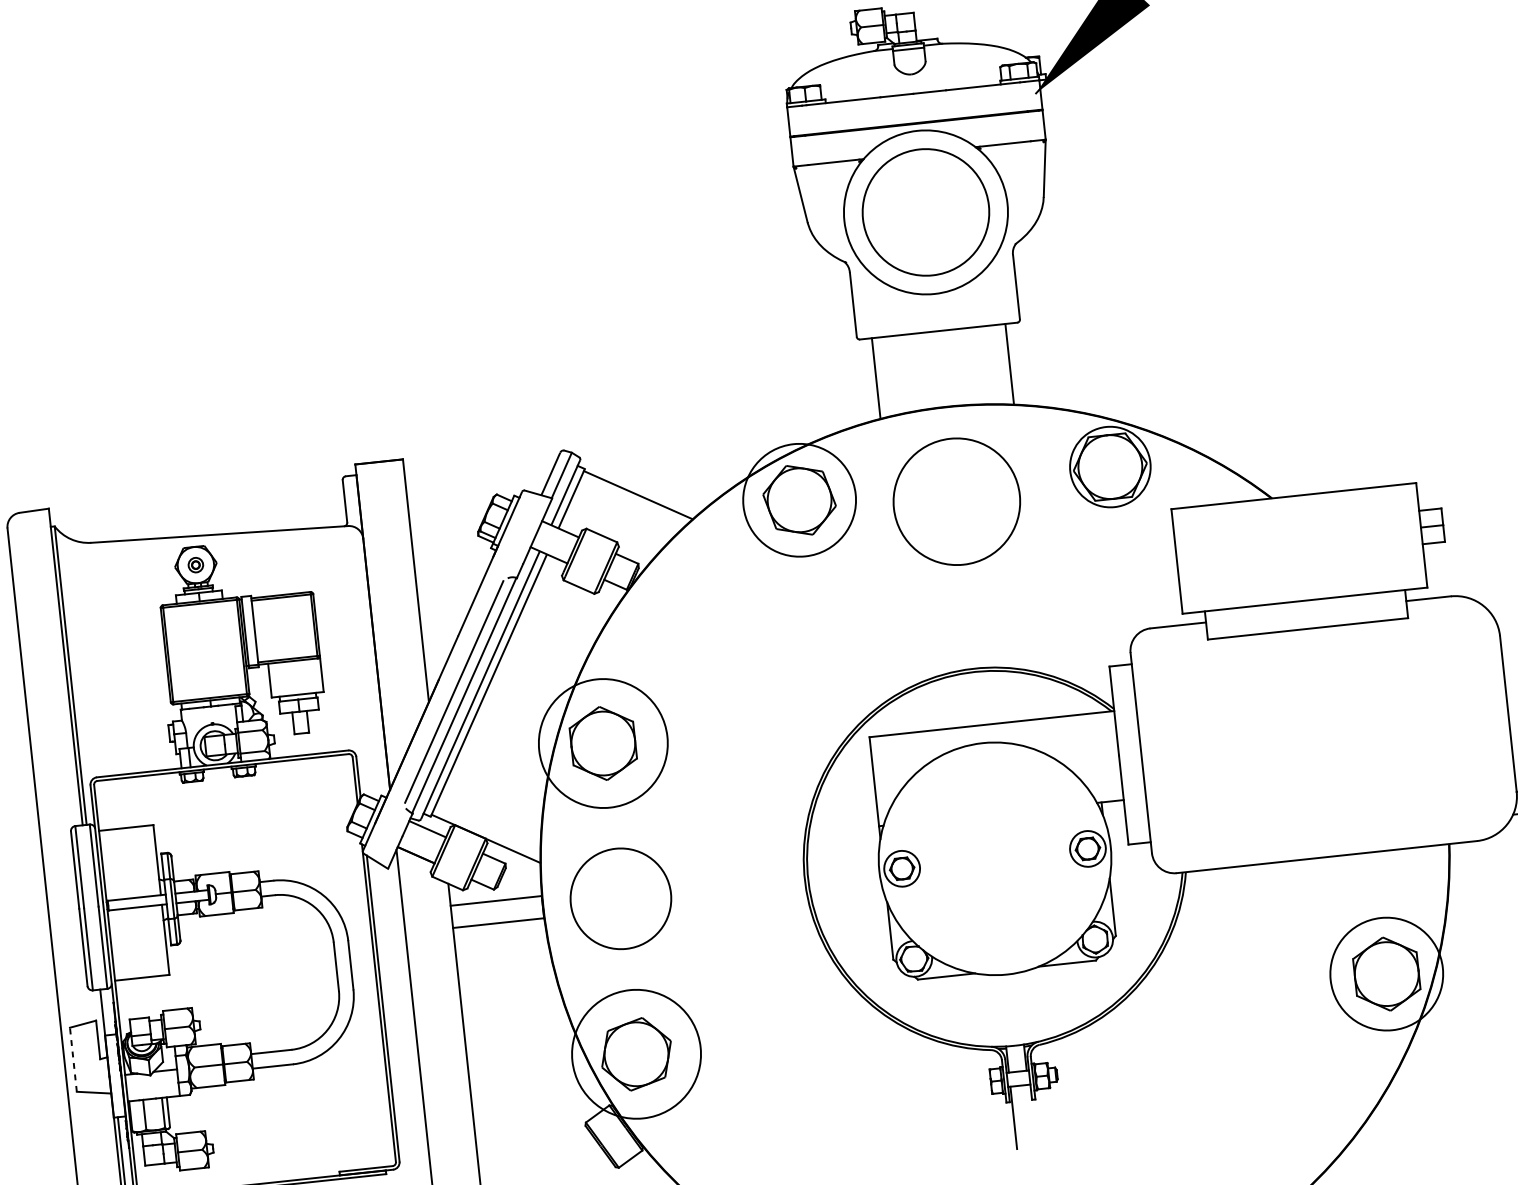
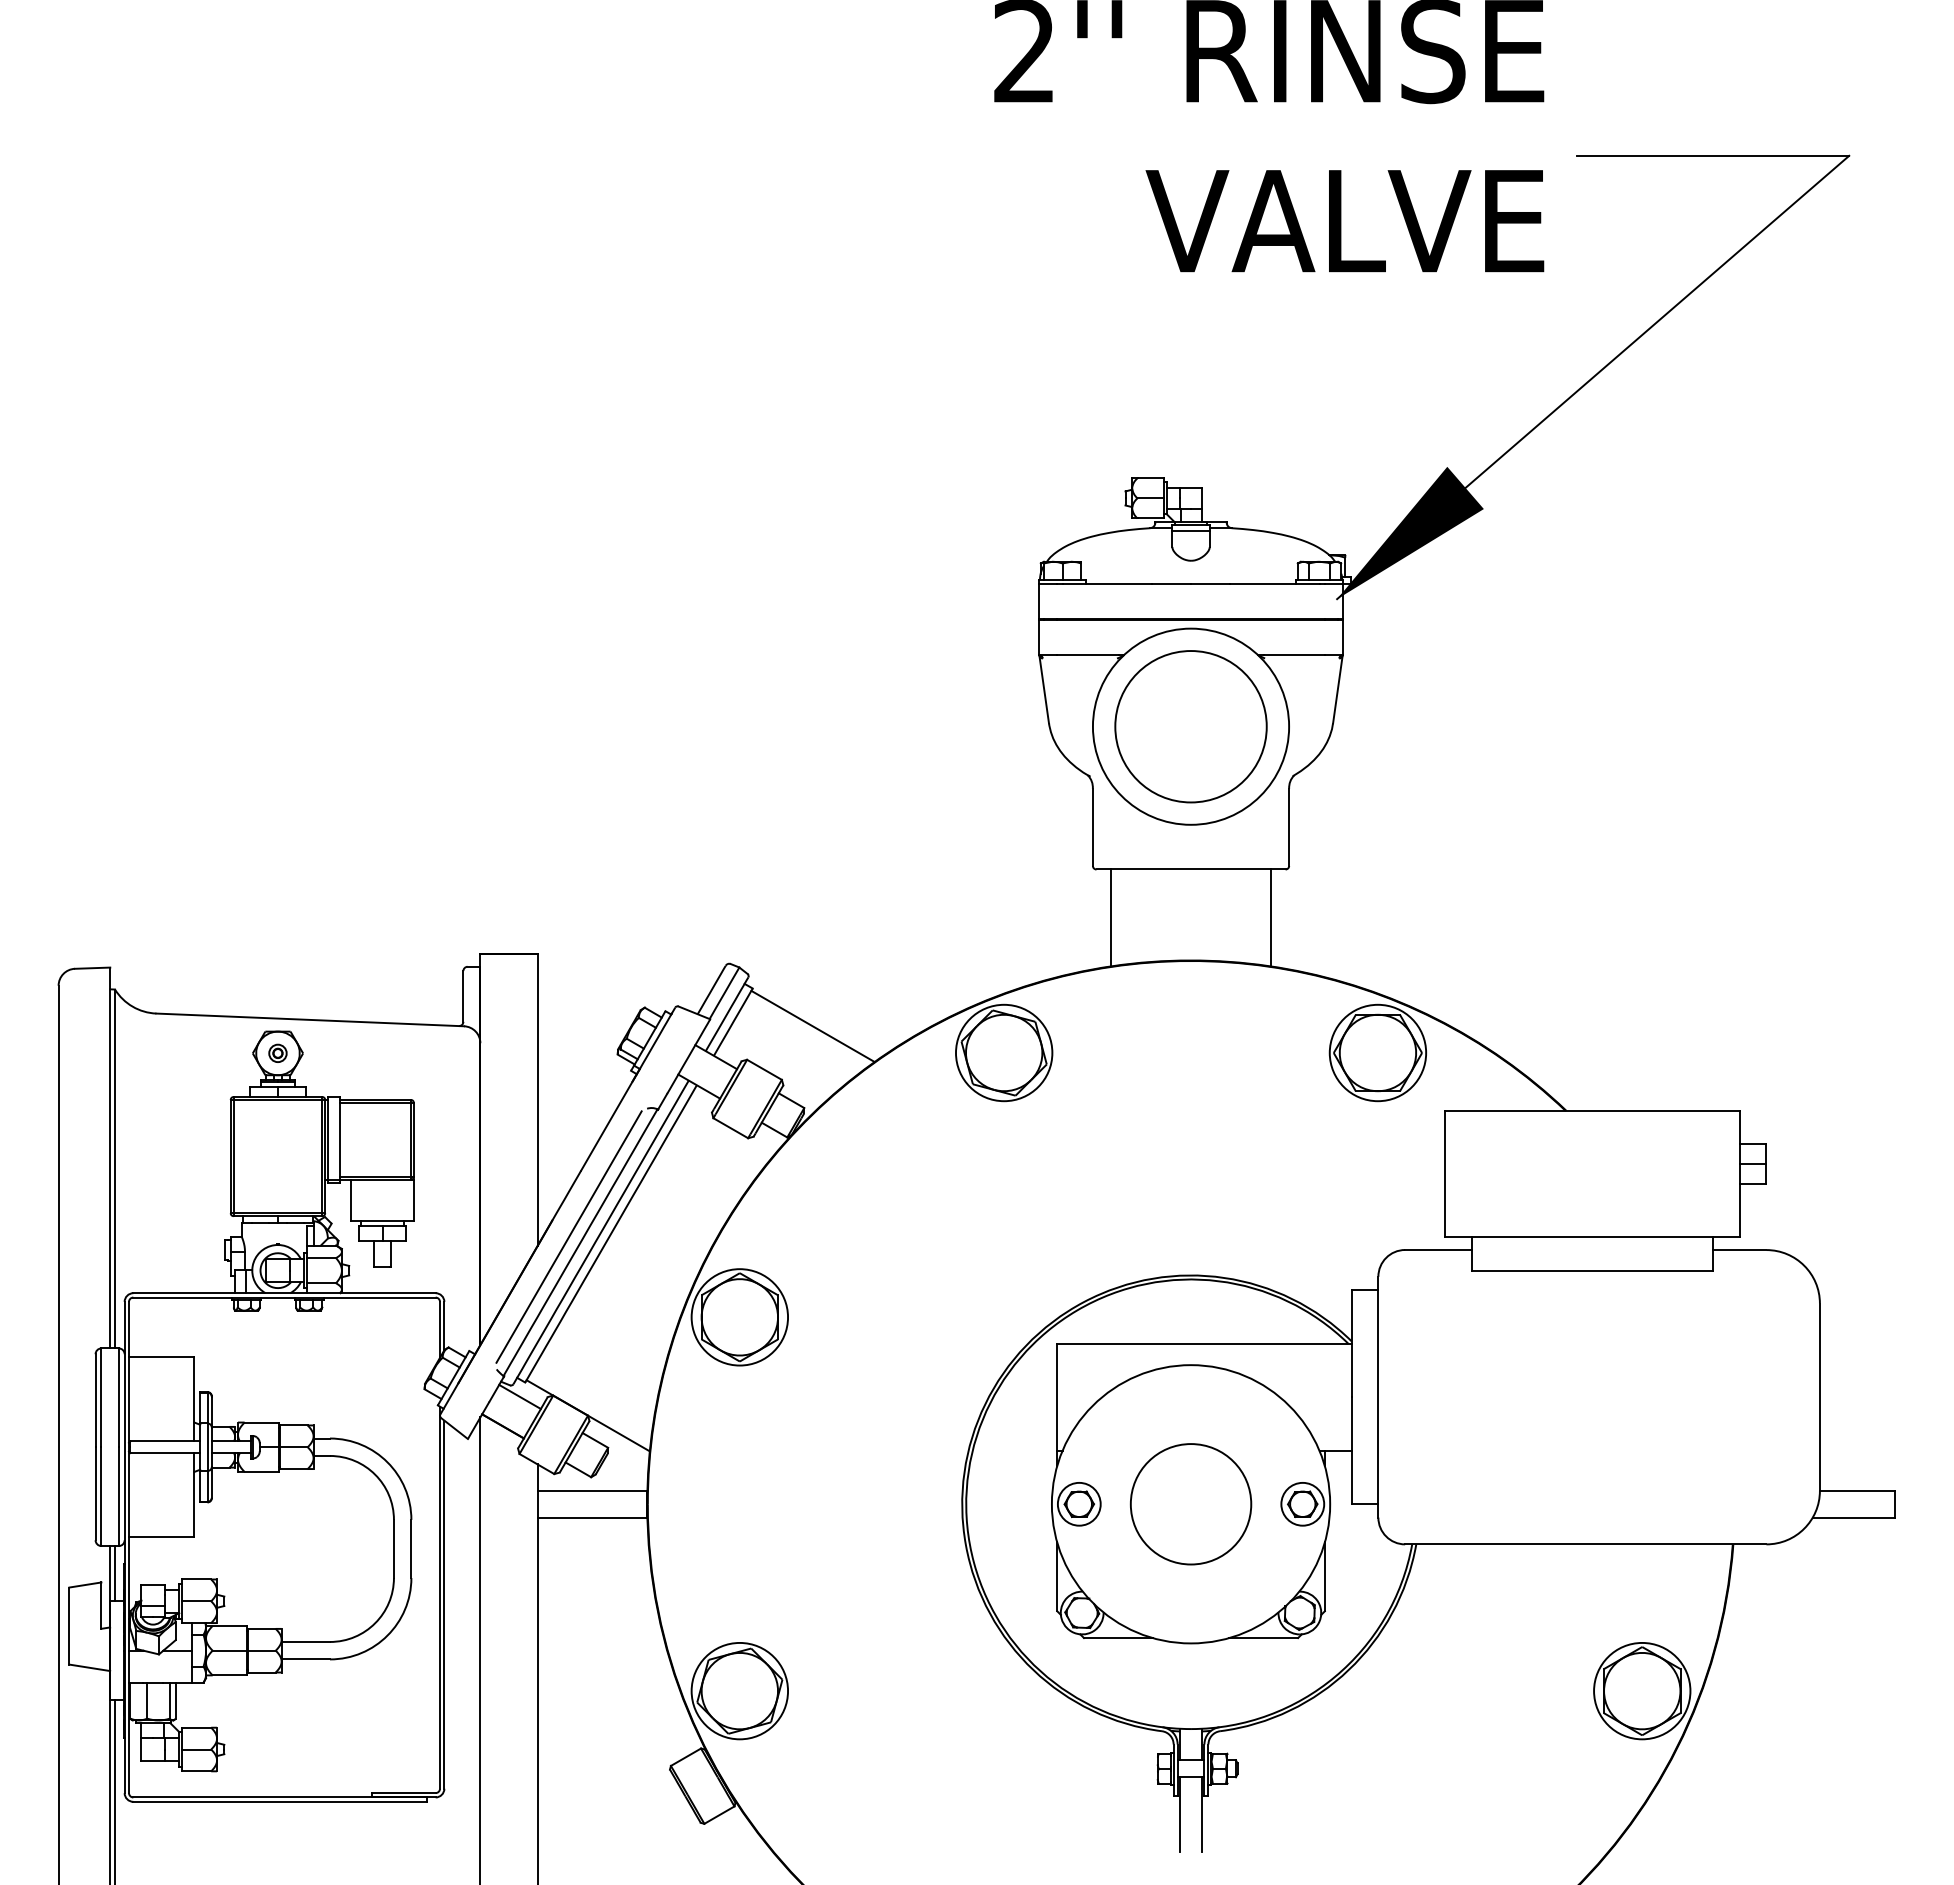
circle: (799, 499) -> (1003, 1052), size x0.71
circle: (956, 501) -> (1190, 1074), removed
circle: (603, 743) -> (739, 1317), size x0.62
circle: (620, 899) -> (1190, 1504), moved
circle: (1386, 973) -> (1642, 1690), size x0.71
line: (107, 1011) -> (115, 1573), added
circle: (636, 1053) -> (739, 1690), size x0.62
line: (73, 1060) -> (69, 1626), dashed -> solid
line: (1031, 1115) -> (1201, 1814), added

